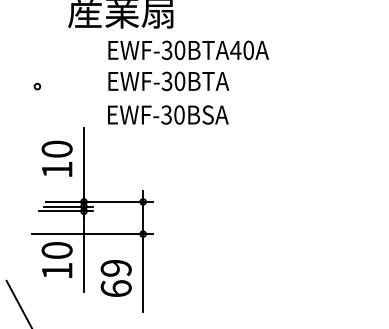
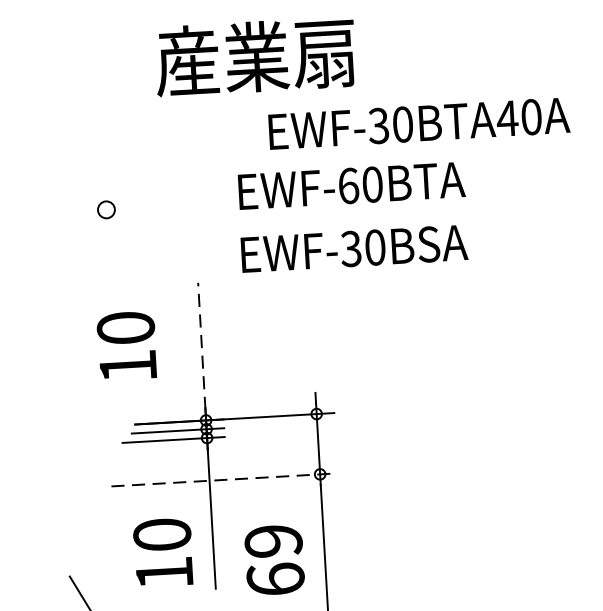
text: (188, 49) -> (418, 122), moved
text: (166, 81) -> (347, 186), EWF-30BTA -> EWF-60BTA
circle: (37, 86) -> (106, 209), size x1.6
text: (56, 158) -> (125, 345), moved
line: (84, 162) -> (202, 346), solid -> dashed
line: (92, 234) -> (225, 480), solid -> dashed
text: (56, 259) -> (162, 551), moved

